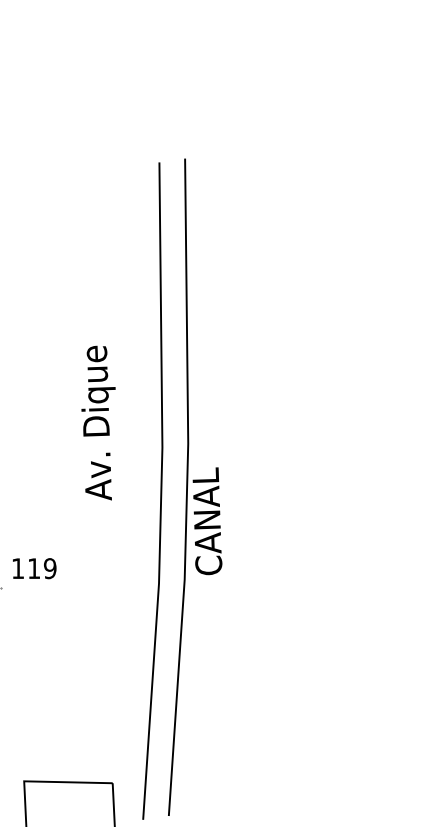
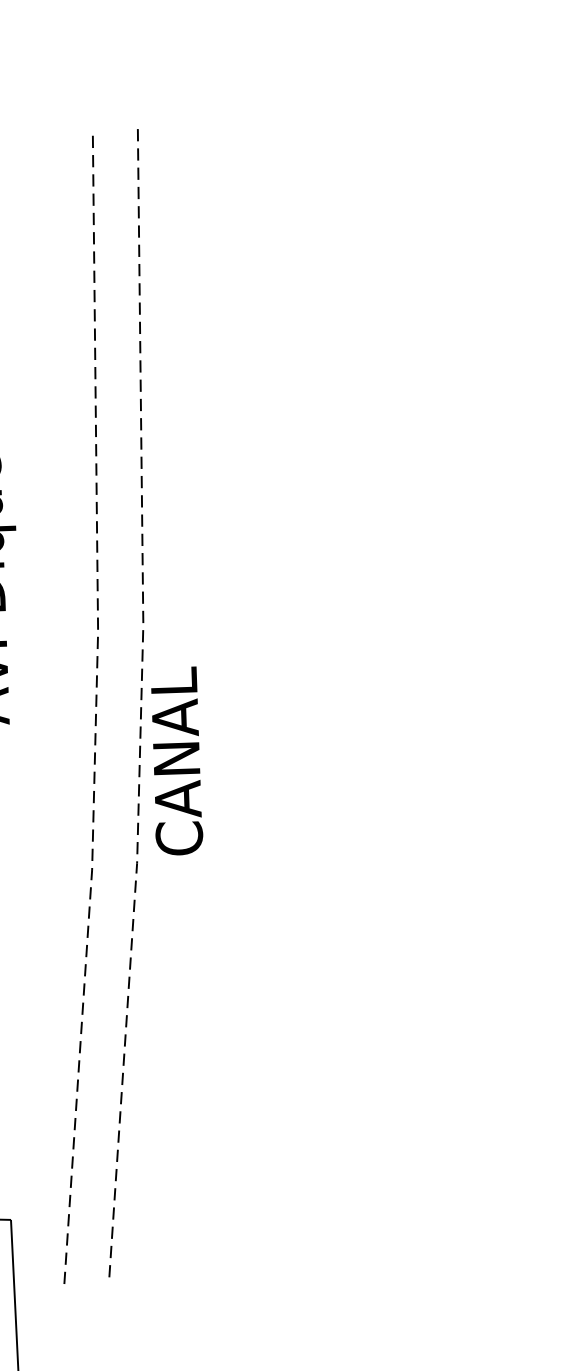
line: (187, 486) -> (142, 700), solid -> dashed
line: (161, 490) -> (96, 707), solid -> dashed

